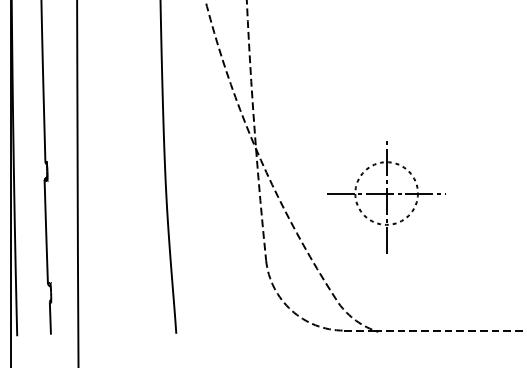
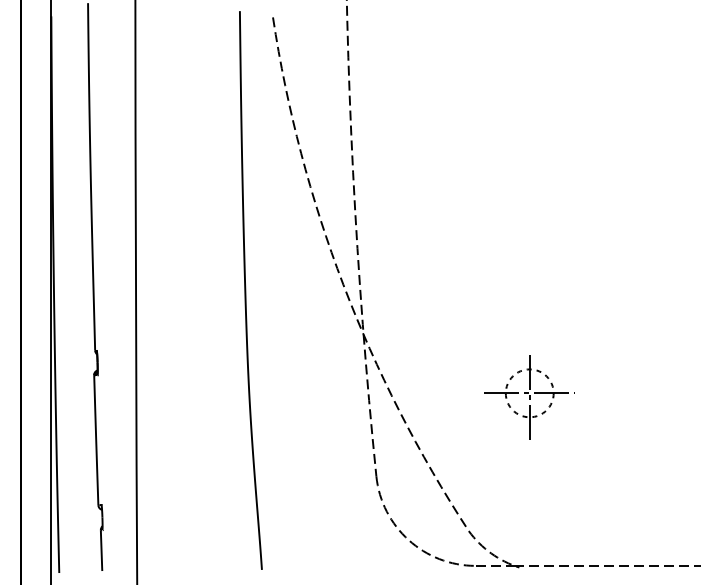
part: (386, 197) -> (529, 396), size x0.6

